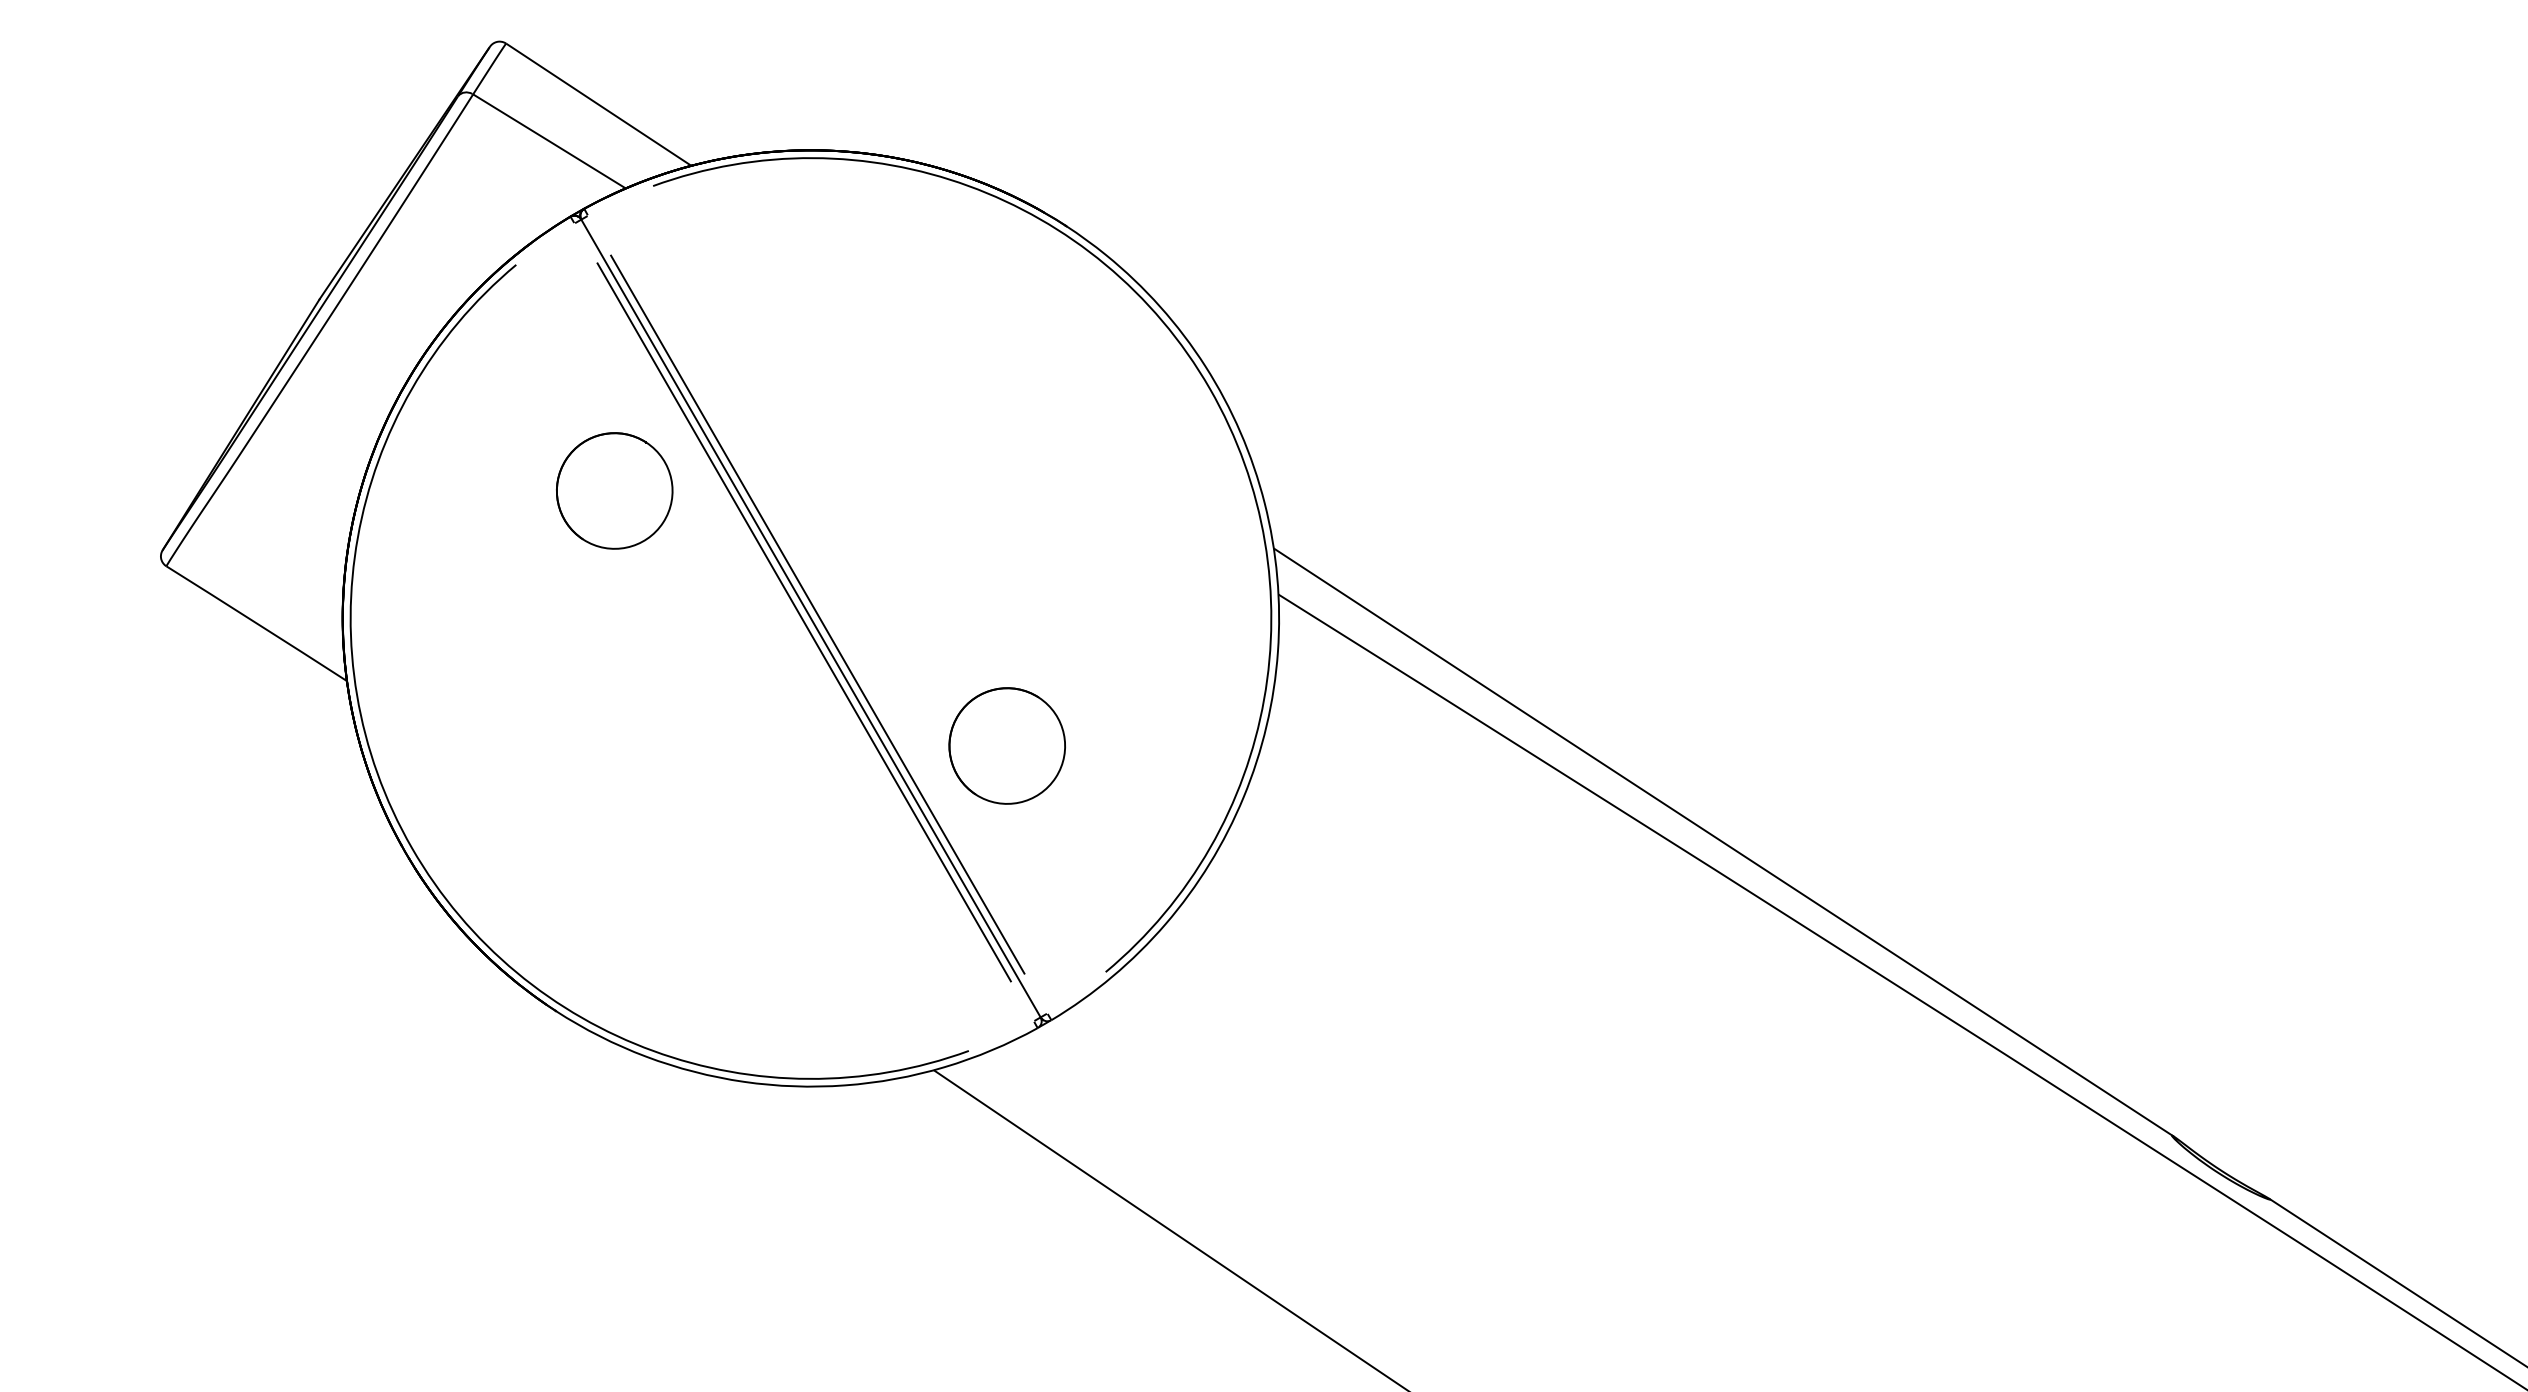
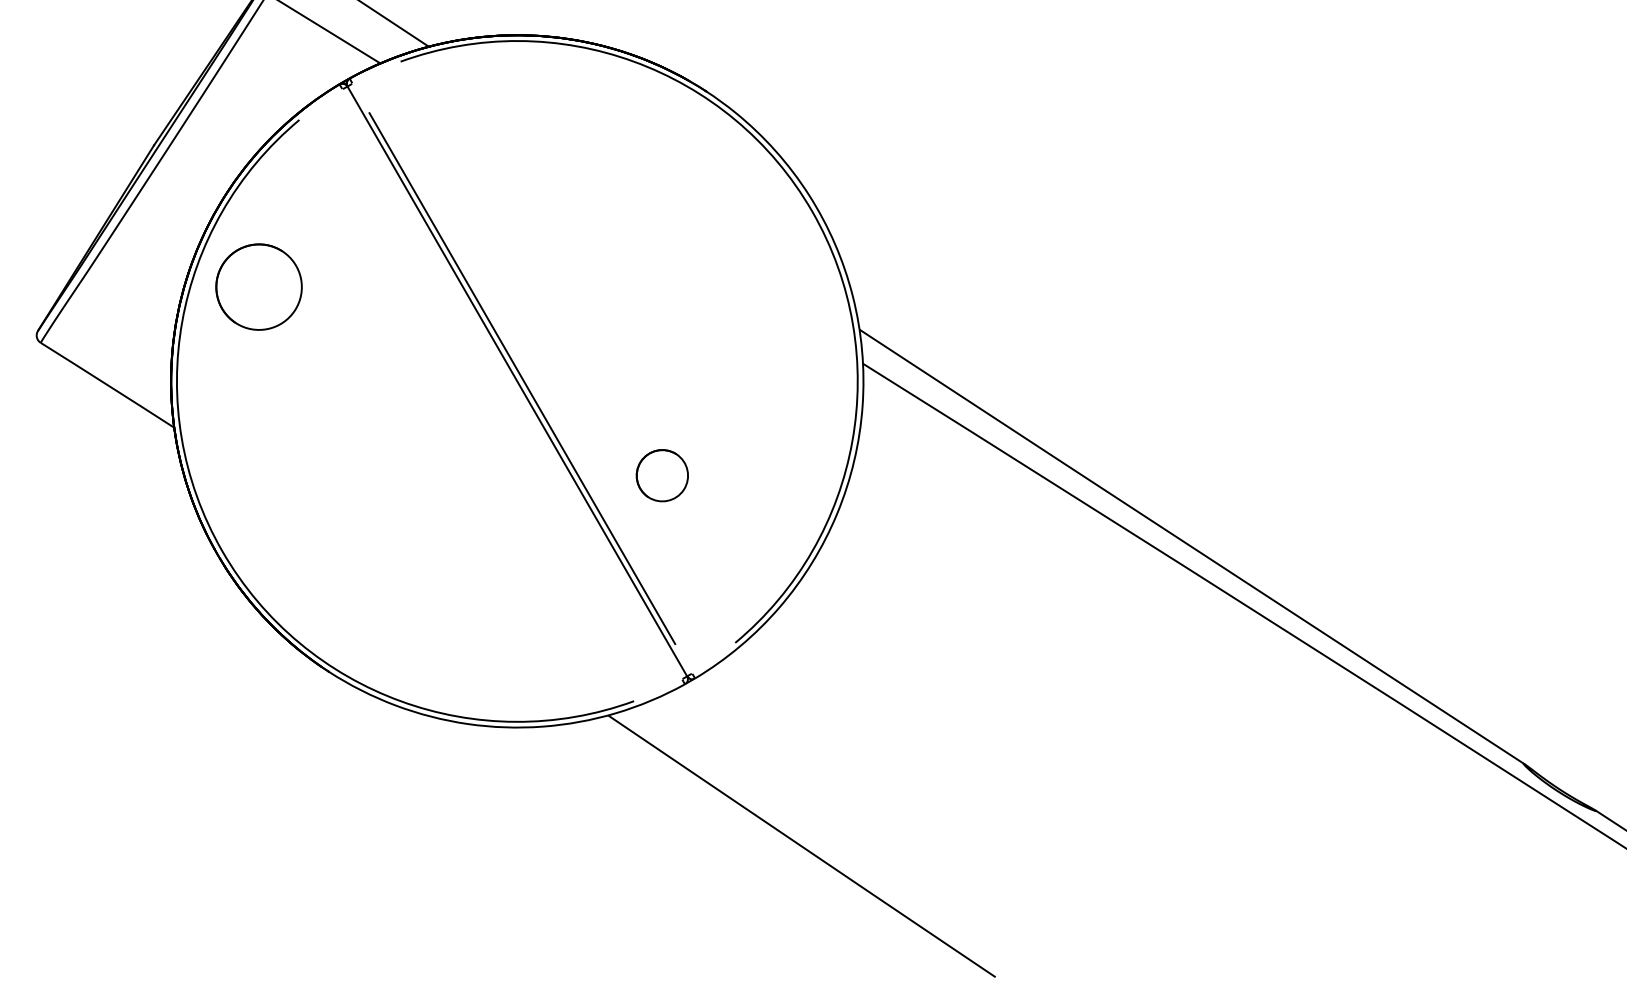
part: (614, 490) -> (258, 286), moved
line: (803, 622) -> (511, 384), removed
part: (1006, 745) -> (661, 475), size x0.6

